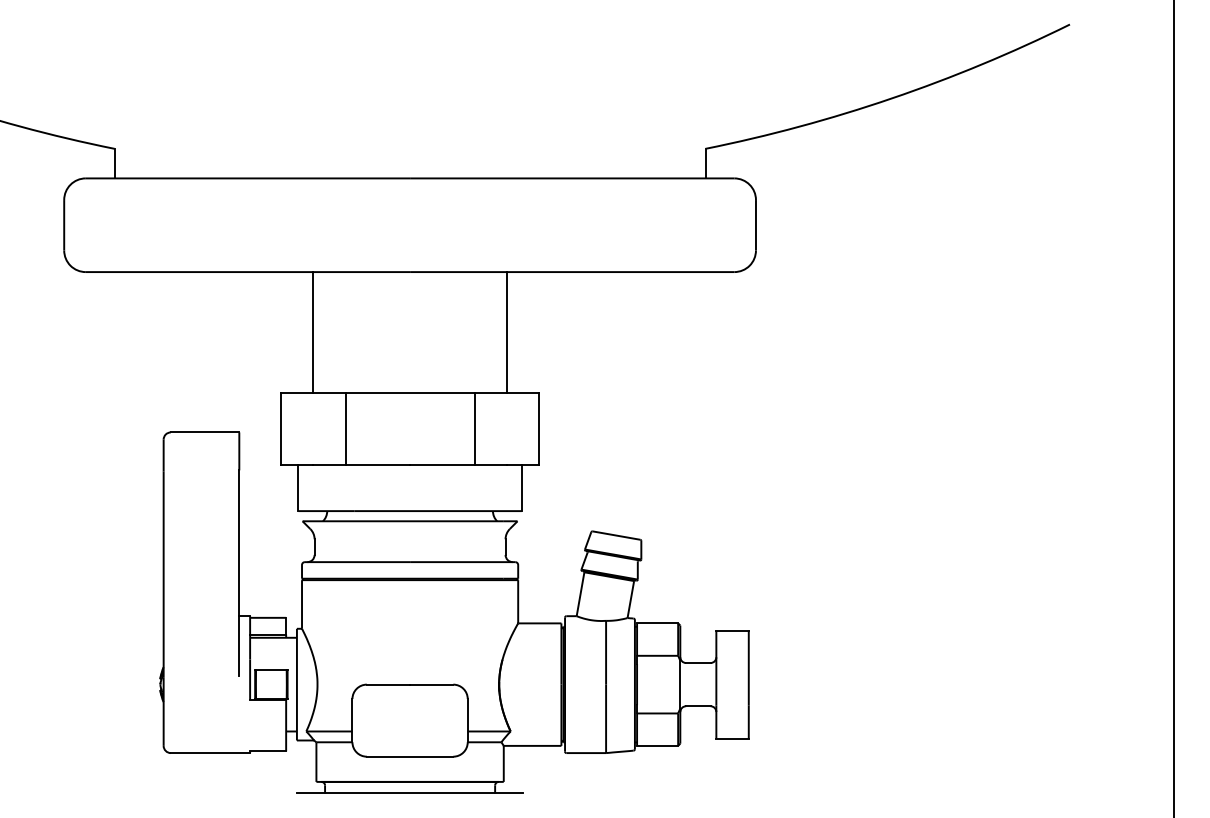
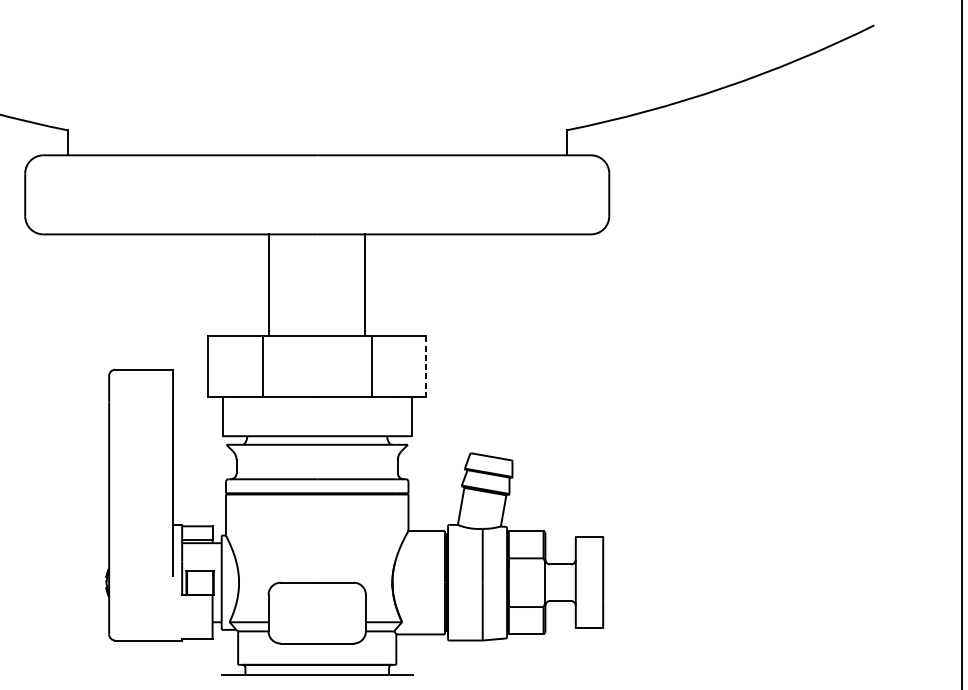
line: (313, 332) -> (269, 285), moved
line: (507, 332) -> (365, 285), moved
line: (539, 429) -> (426, 367), solid -> dashed

